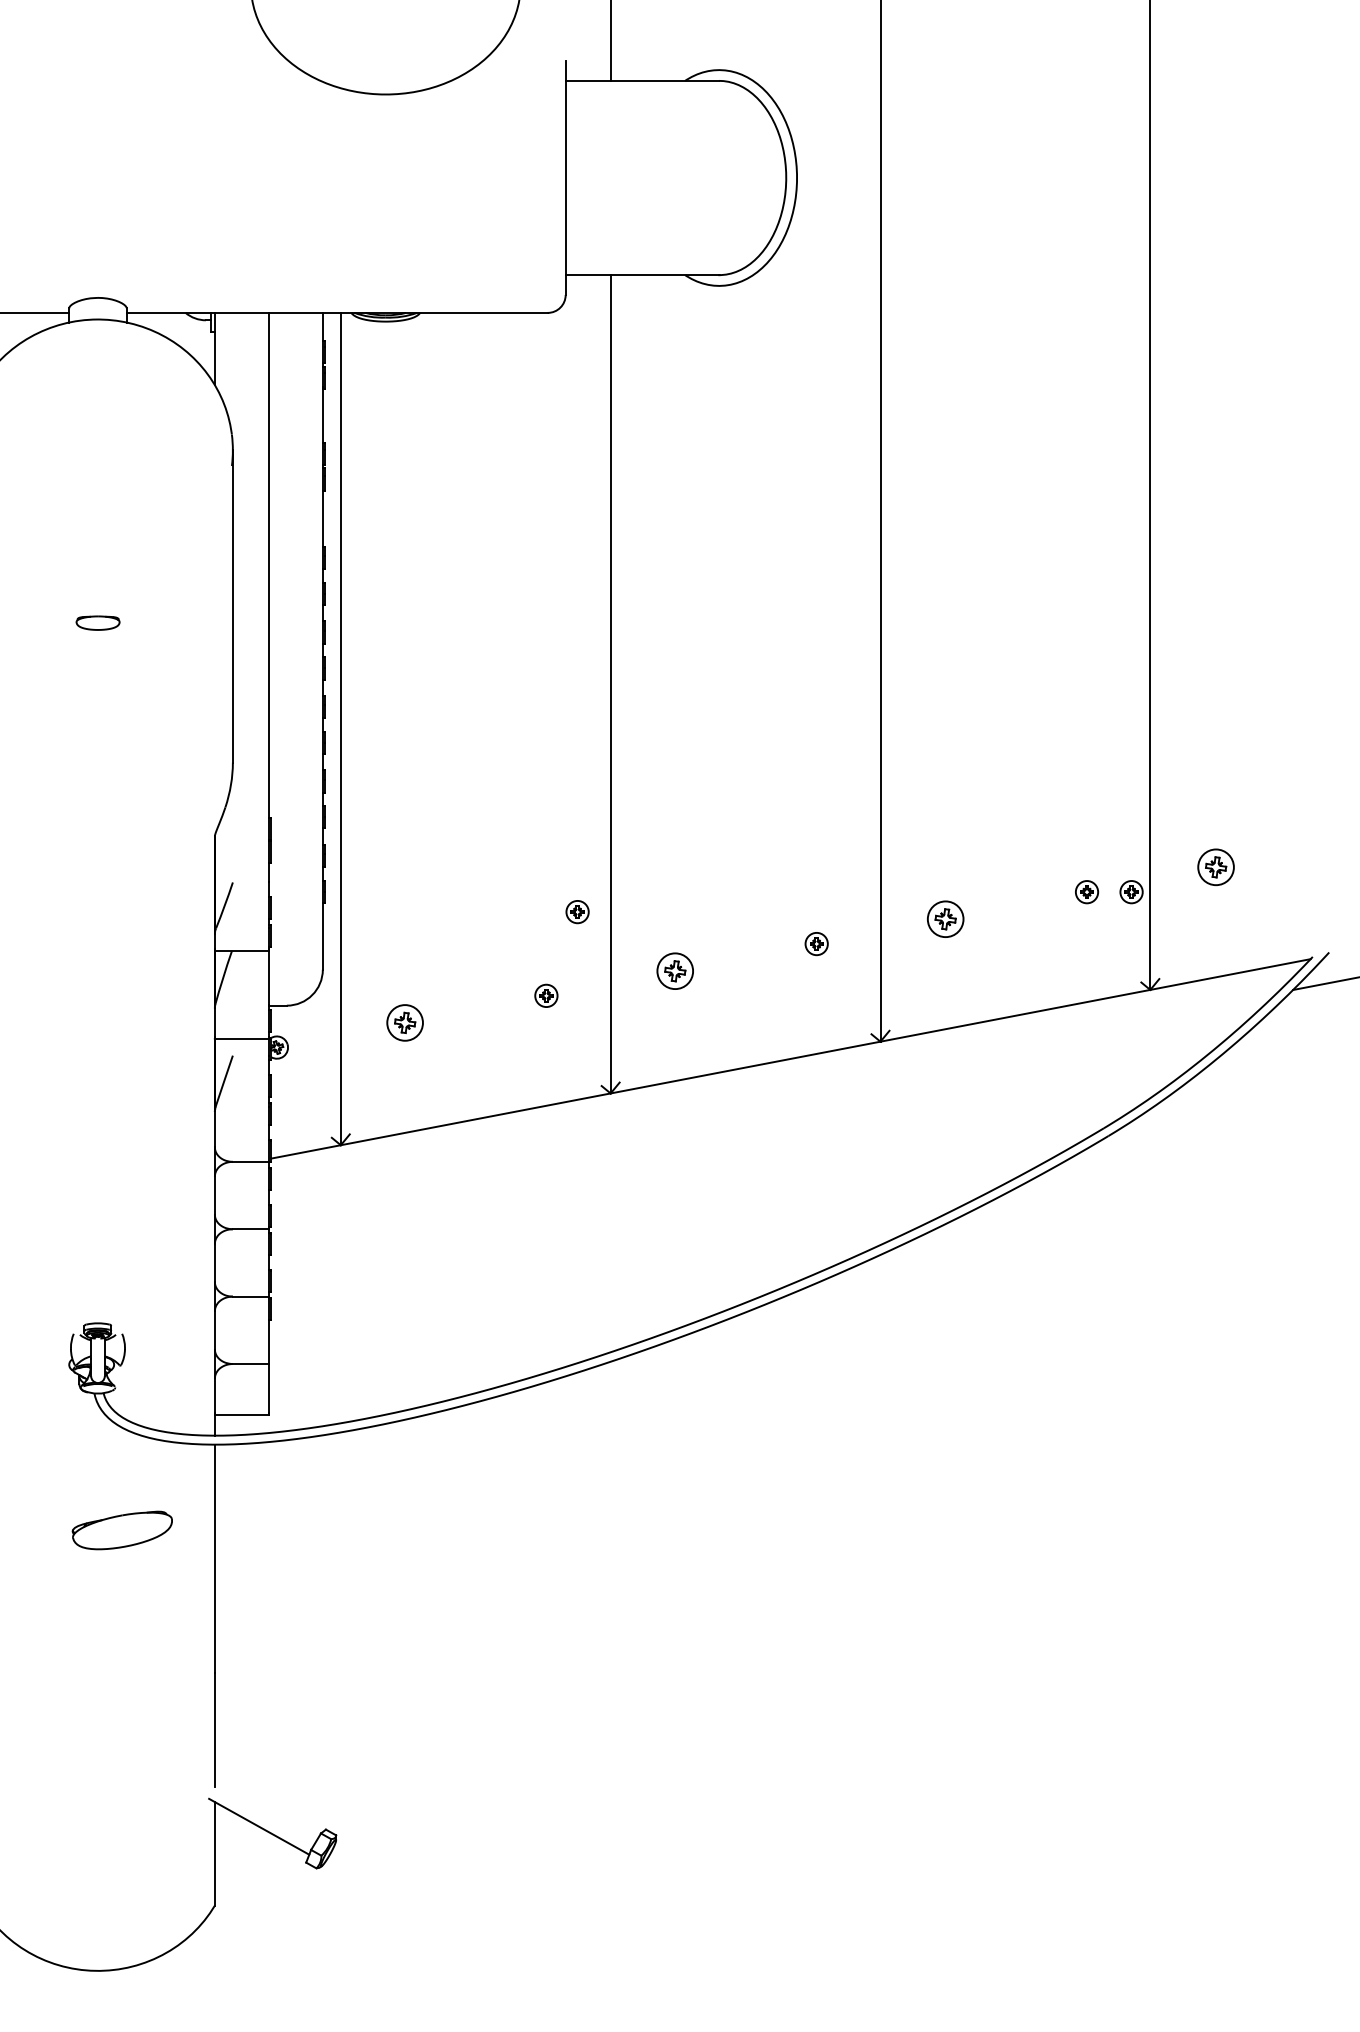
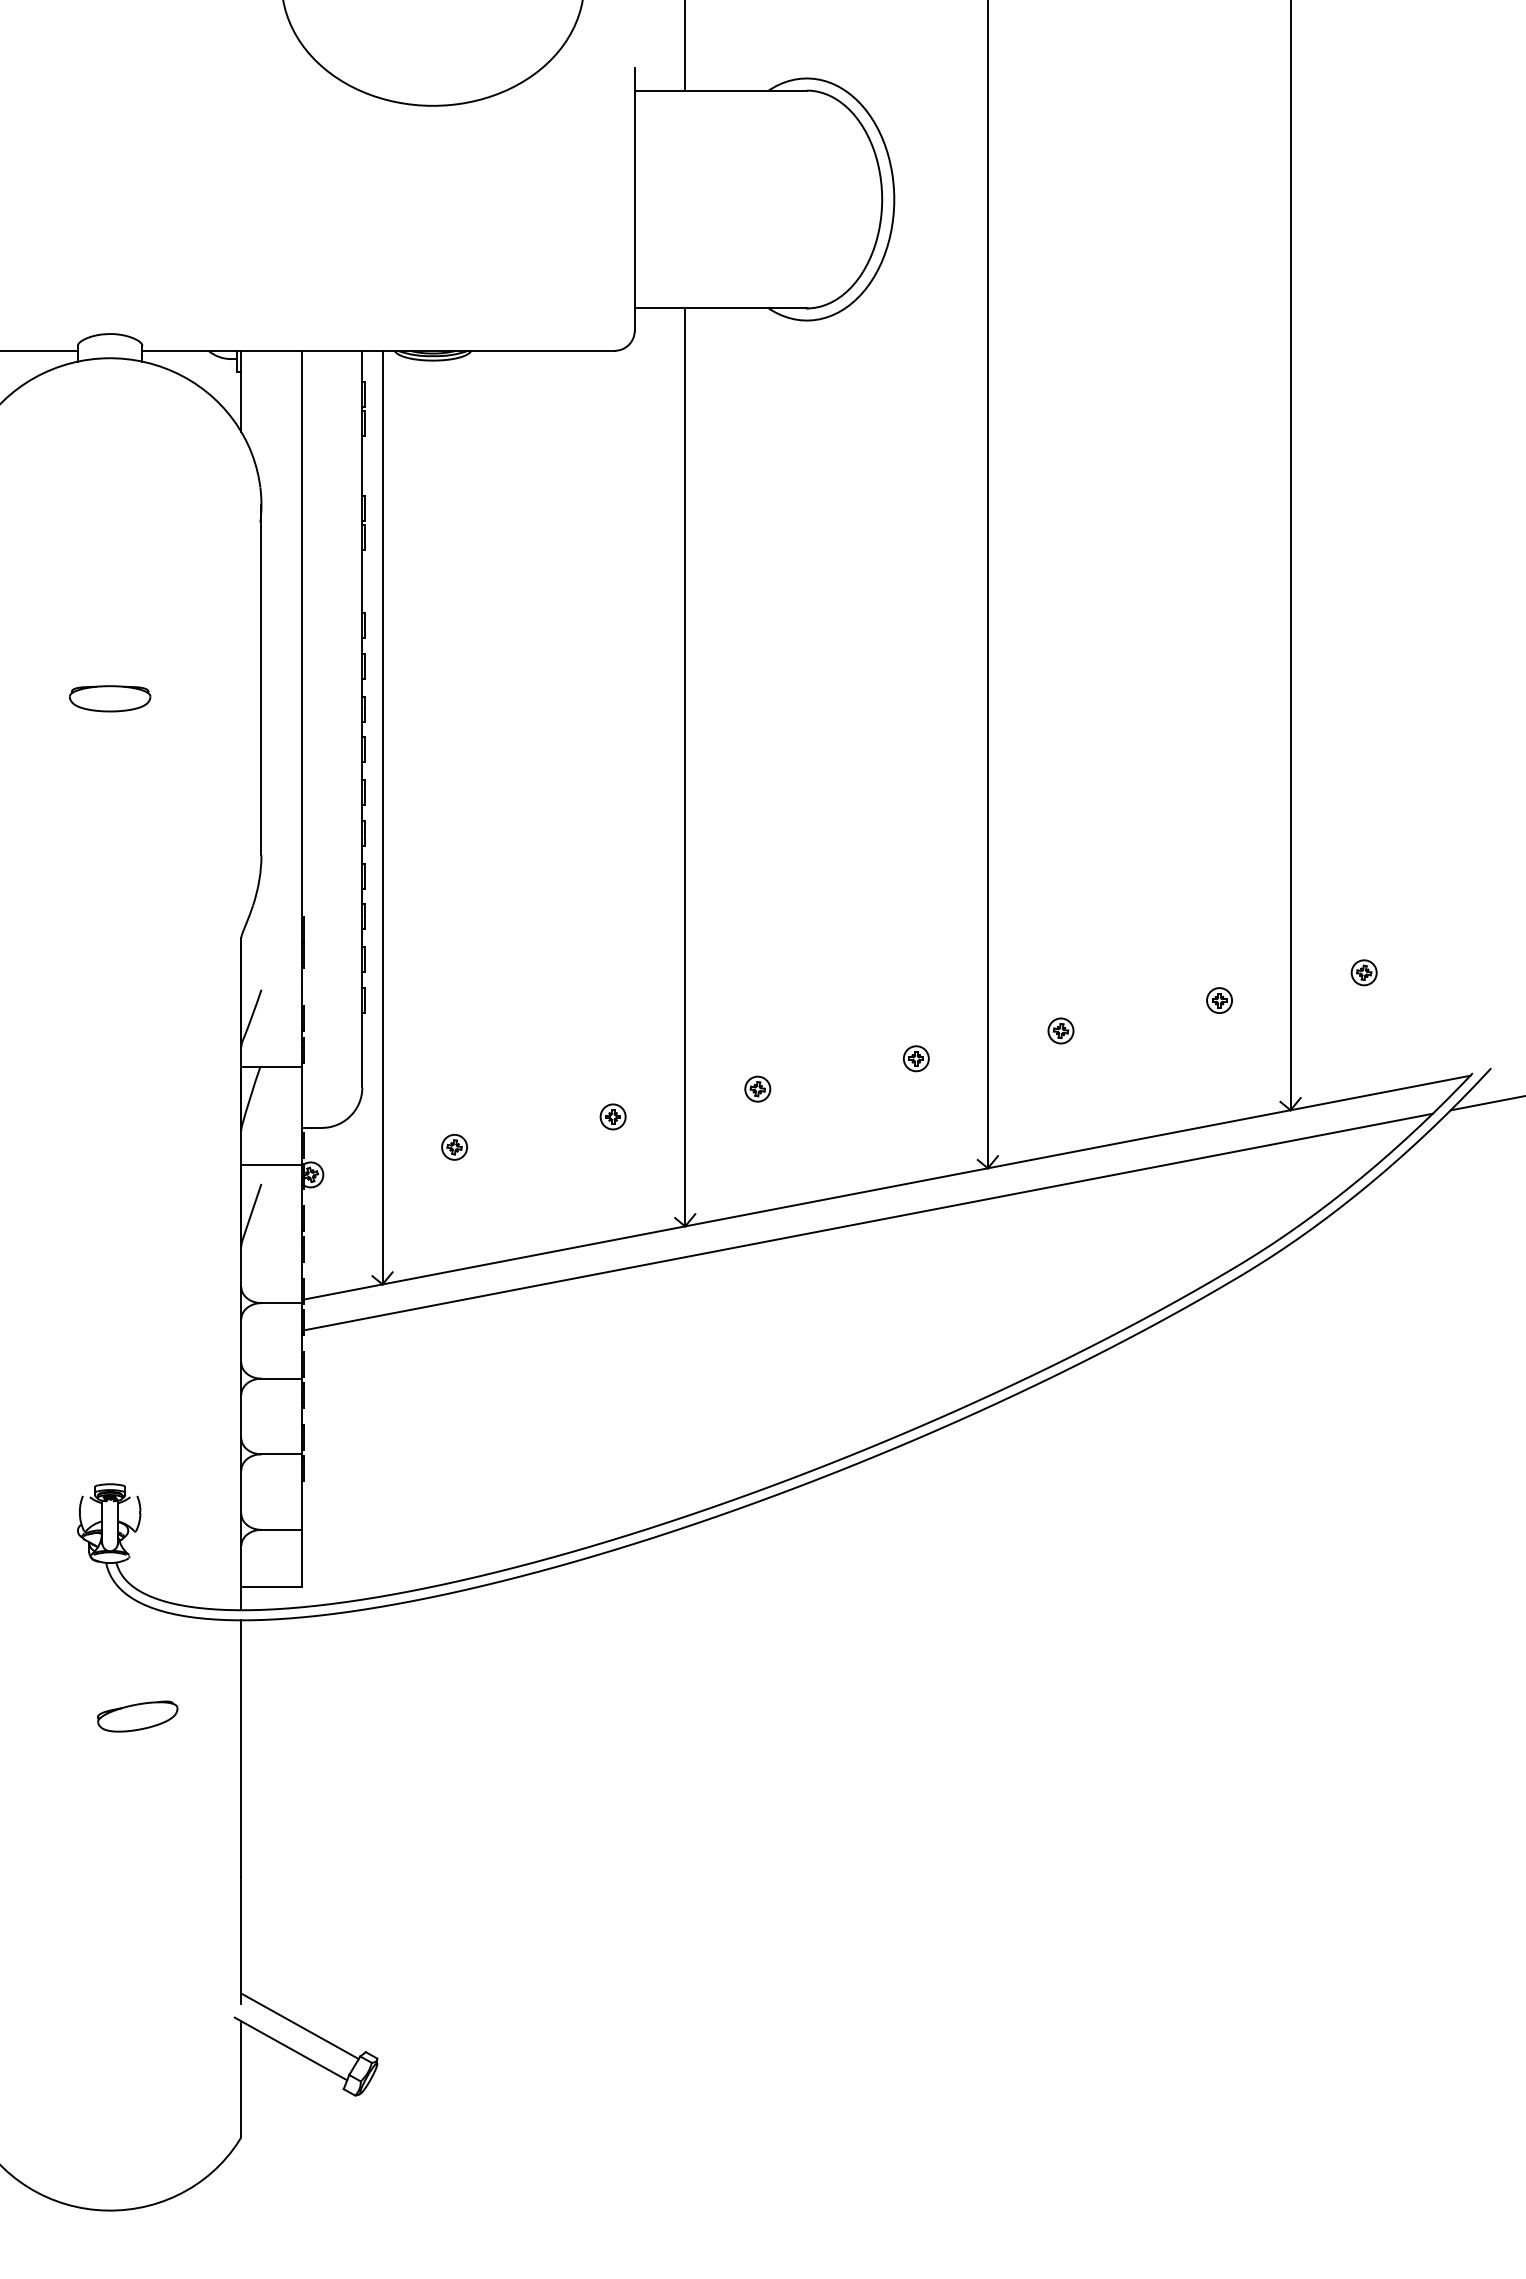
part: (98, 622) -> (110, 698), size x1.67
part: (1215, 867) -> (1363, 972), size x0.62
part: (1131, 892) -> (1269, 1000), removed
part: (577, 911) -> (647, 1022), removed
part: (945, 918) -> (1060, 1030), size x0.62
part: (675, 970) -> (757, 1088), size x0.62
part: (404, 1023) -> (454, 1147), size x0.62
line: (774, 1089) -> (868, 1221), added
part: (122, 1530) -> (137, 1716), size x0.71
line: (266, 1806) -> (299, 2026), added

